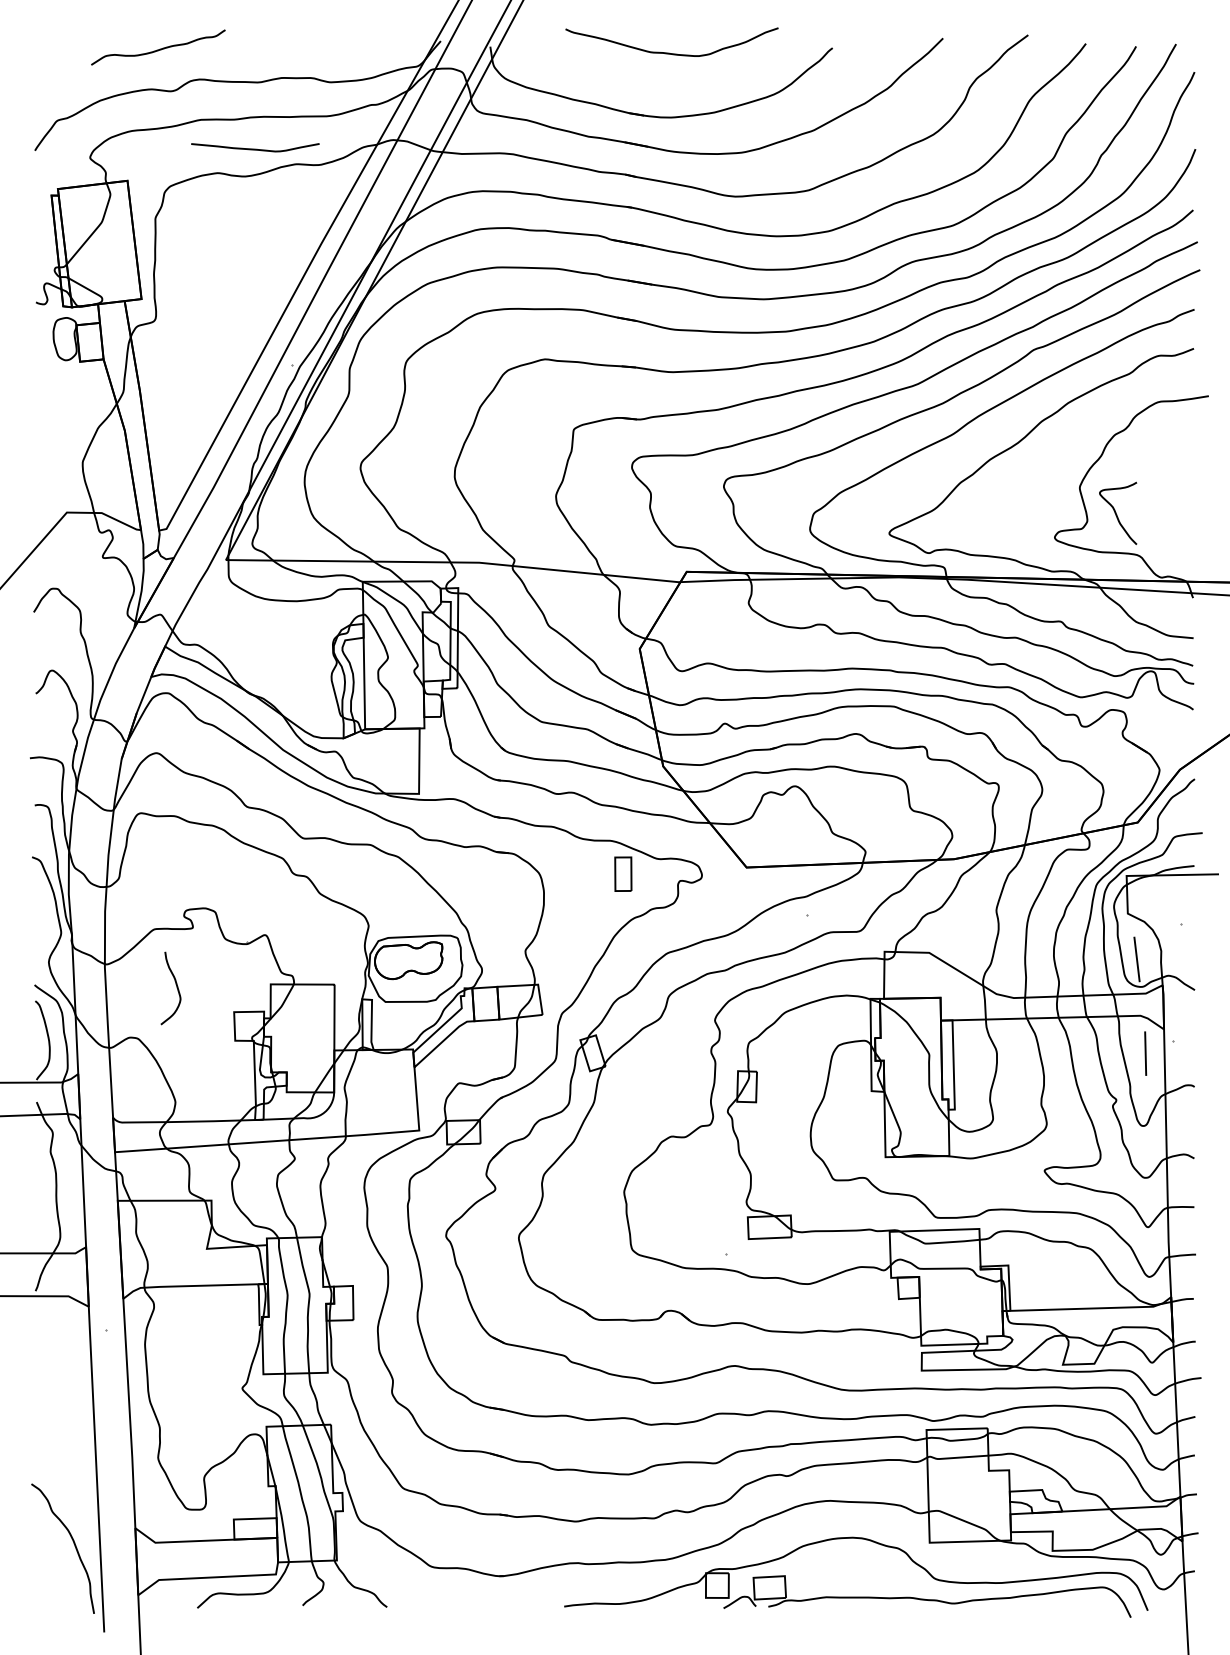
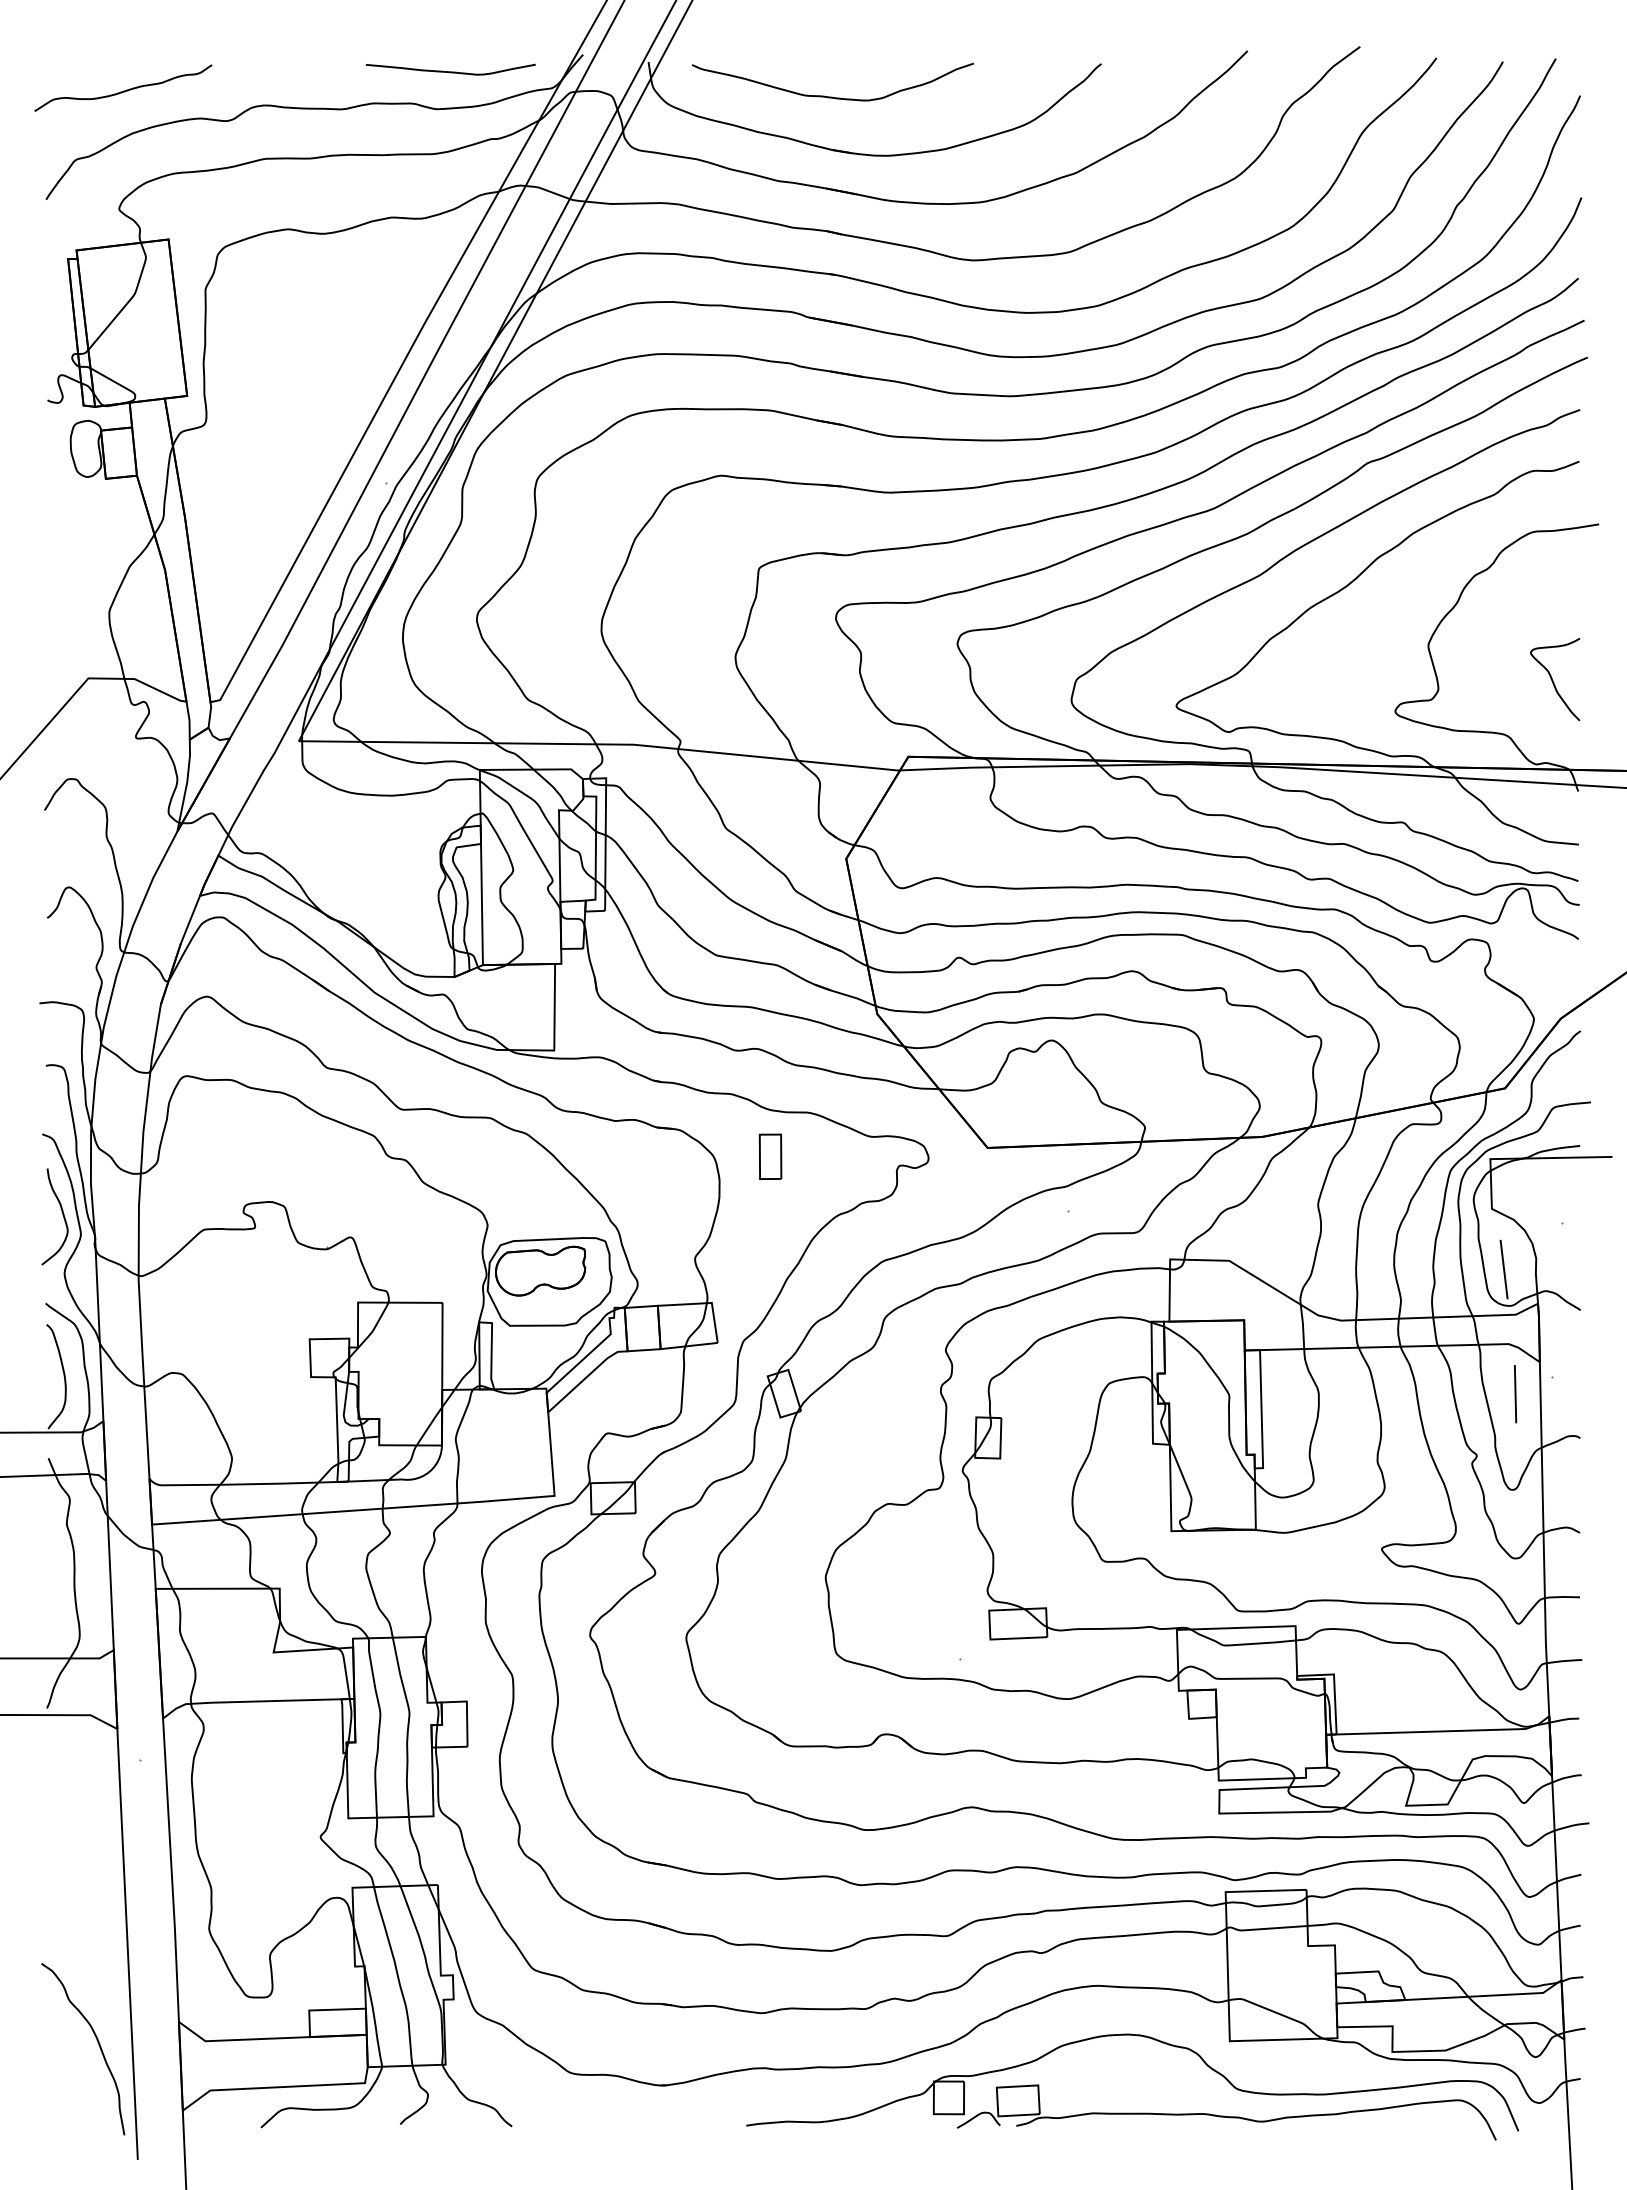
curve: (158, 49) -> (123, 90), moved
curve: (671, 53) -> (832, 96), moved
curve: (255, 149) -> (450, 71), moved
curve: (1116, 514) -> (1553, 680), moved
part: (623, 873) -> (770, 1156), moved
curve: (176, 987) -> (62, 1215), moved

